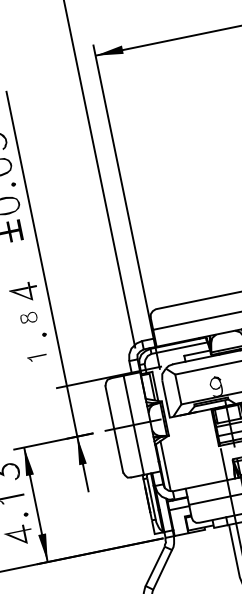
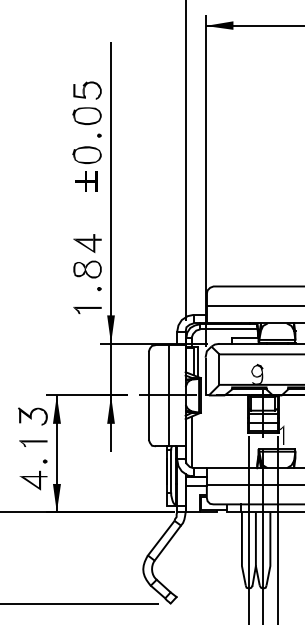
part: (28, 317) -> (87, 269), size x1.67
part: (37, 358) -> (87, 310), size x1.43
fill: (63, 372) -> (110, 329), added

